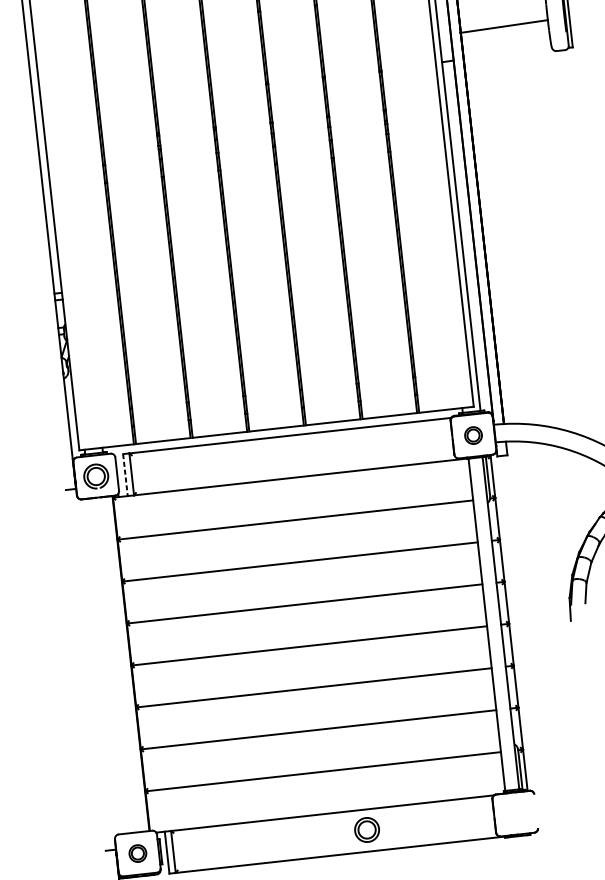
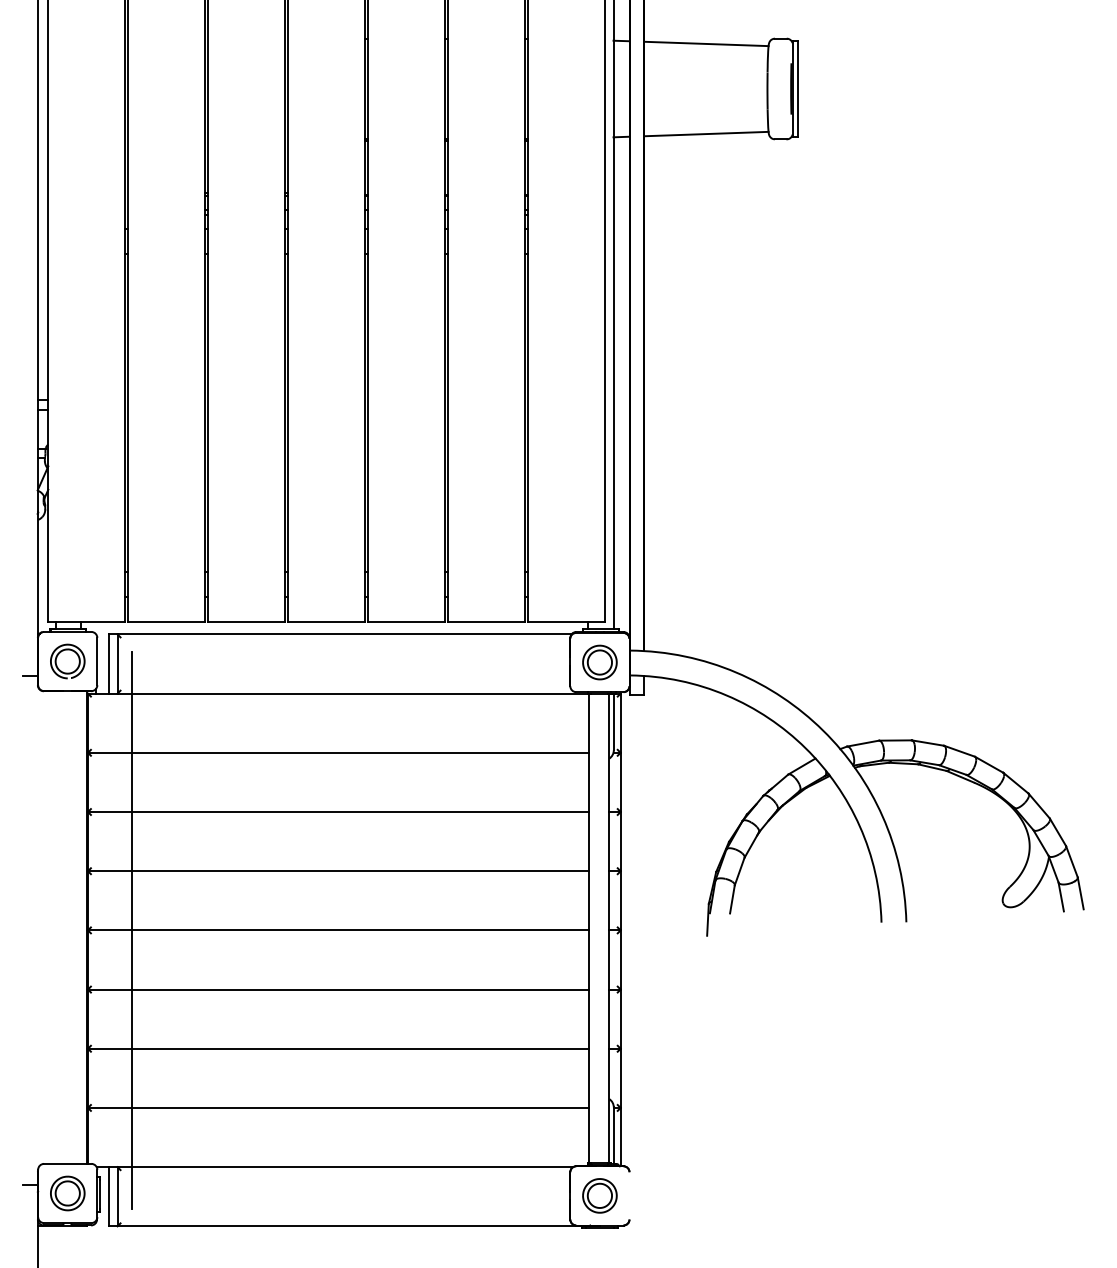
line: (504, 26) -> (706, 133), moved
part: (473, 435) -> (599, 662), size x1.43
line: (125, 475) -> (108, 664), dashed -> solid
line: (163, 662) -> (132, 930), added
part: (366, 829) -> (599, 1195), moved
part: (137, 853) -> (67, 1193), size x1.43

